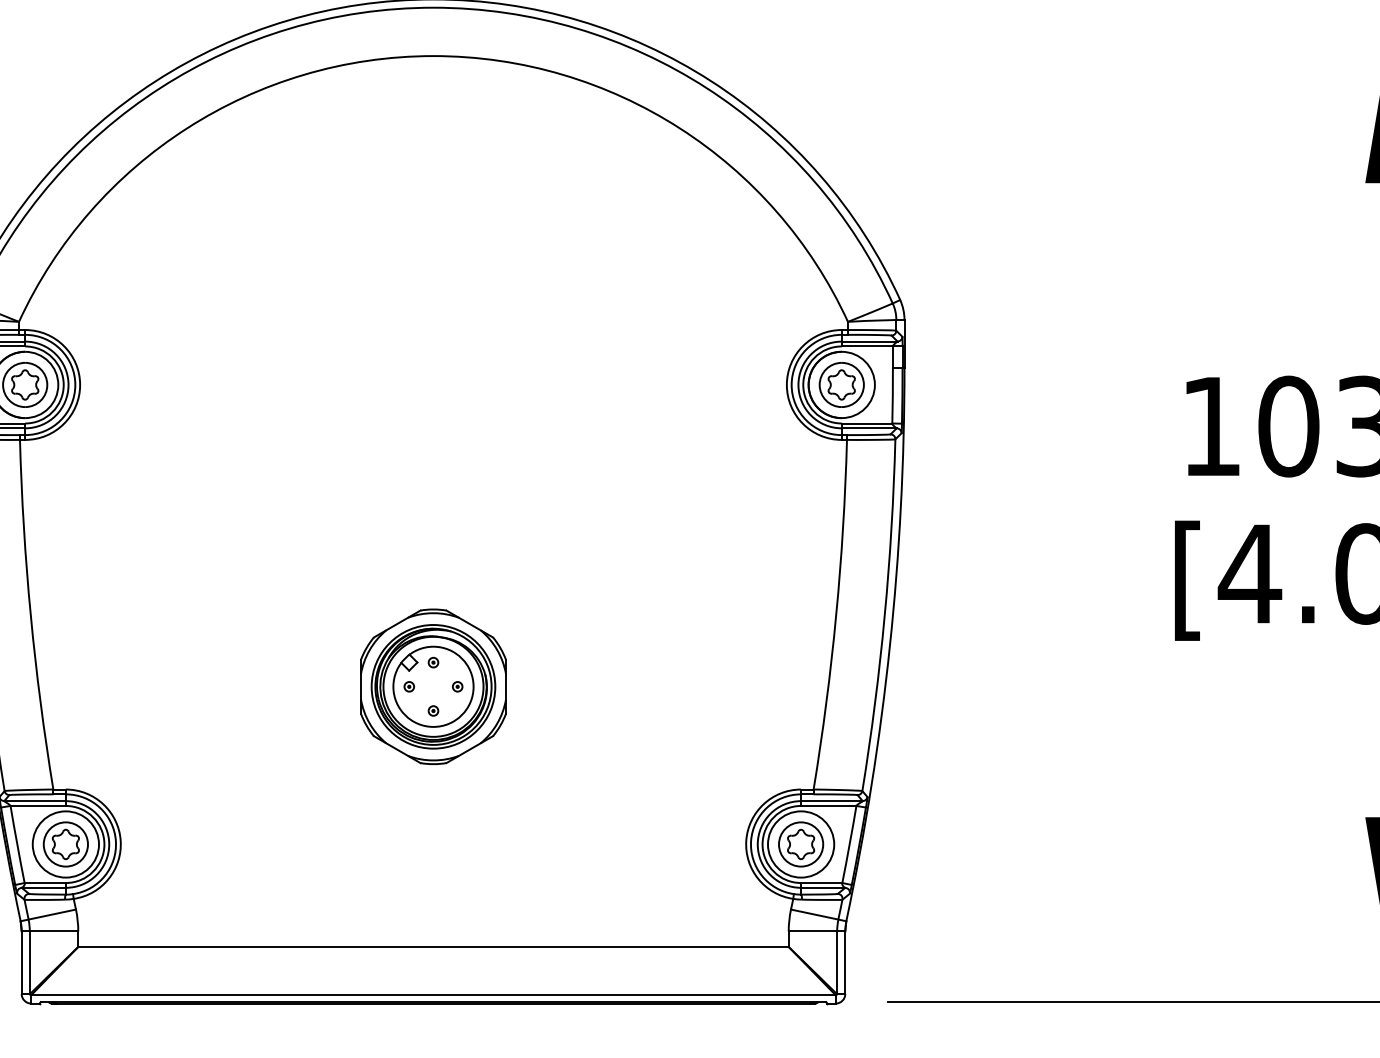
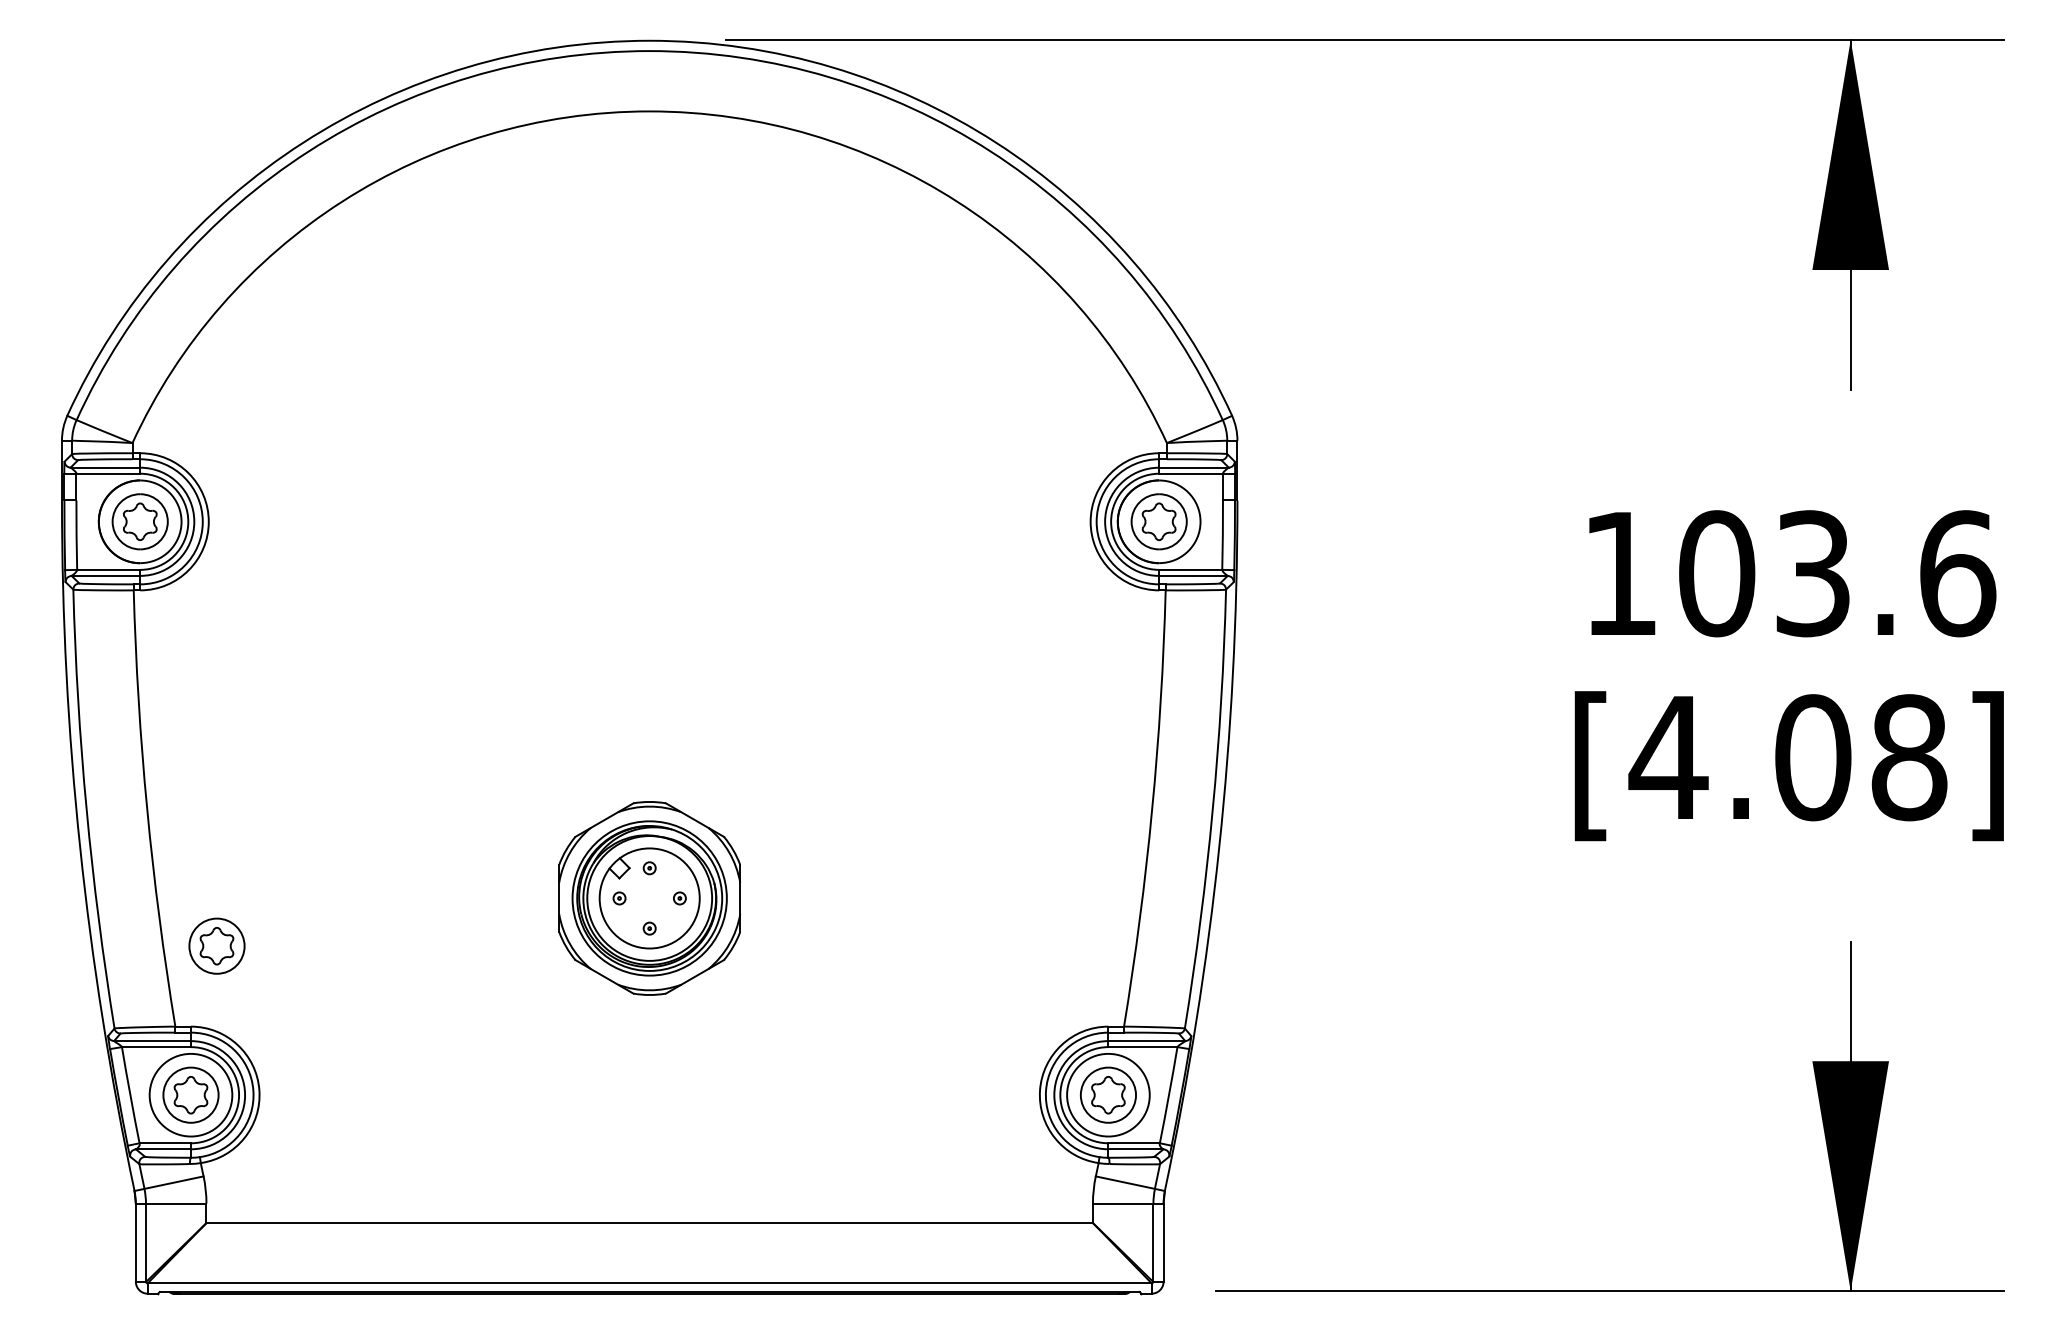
part: (86, 724) -> (216, 945), added

